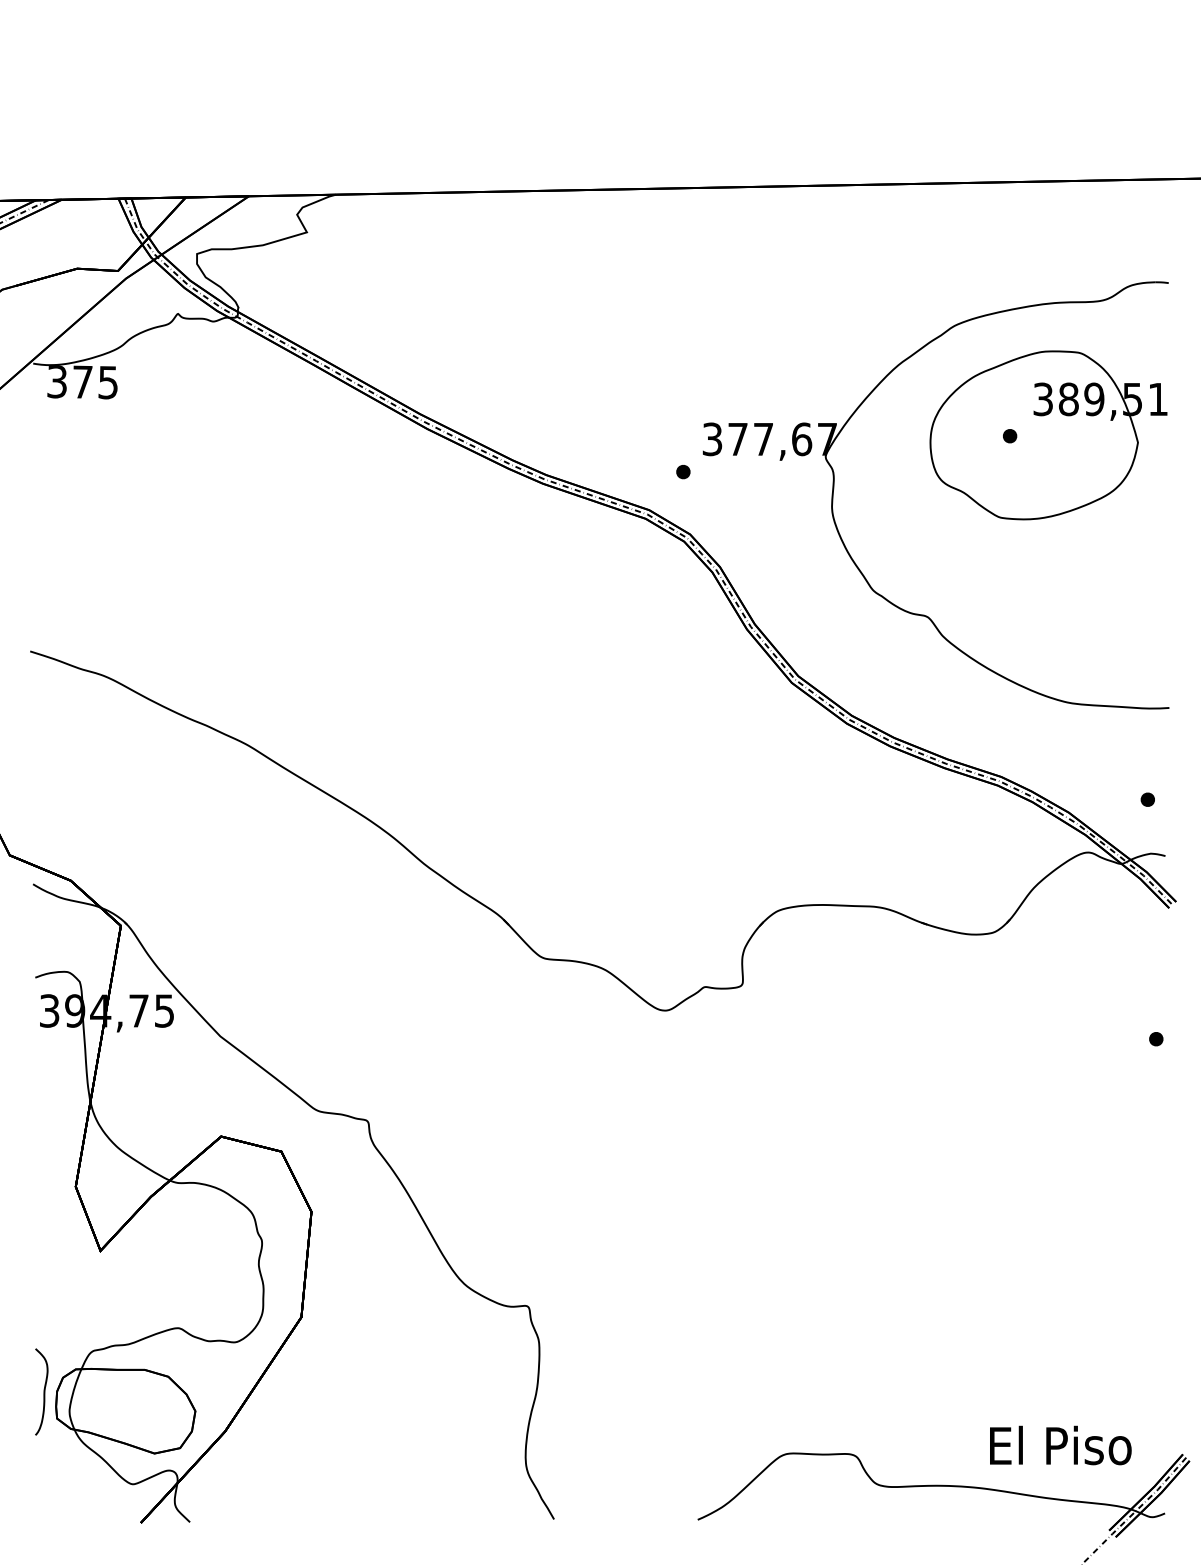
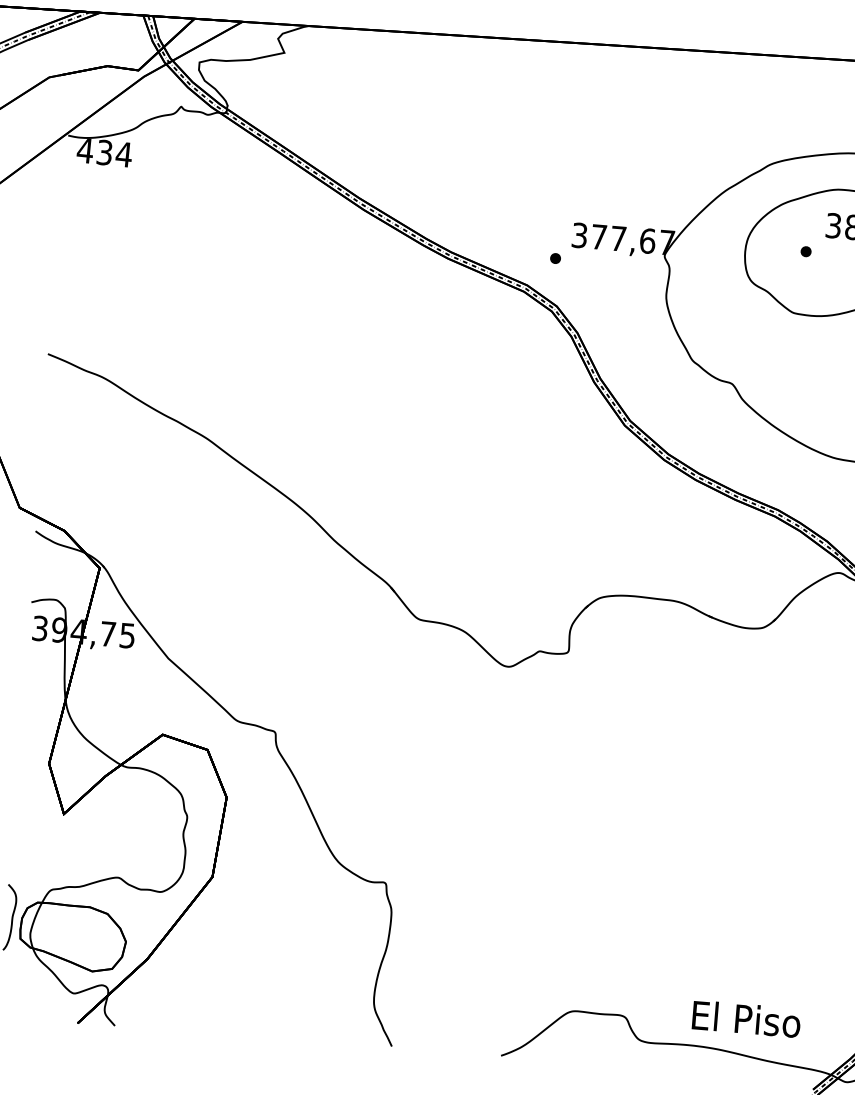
text: (82, 382) -> (104, 152), 375 -> 434
text: (1060, 1445) -> (746, 1019), moved

